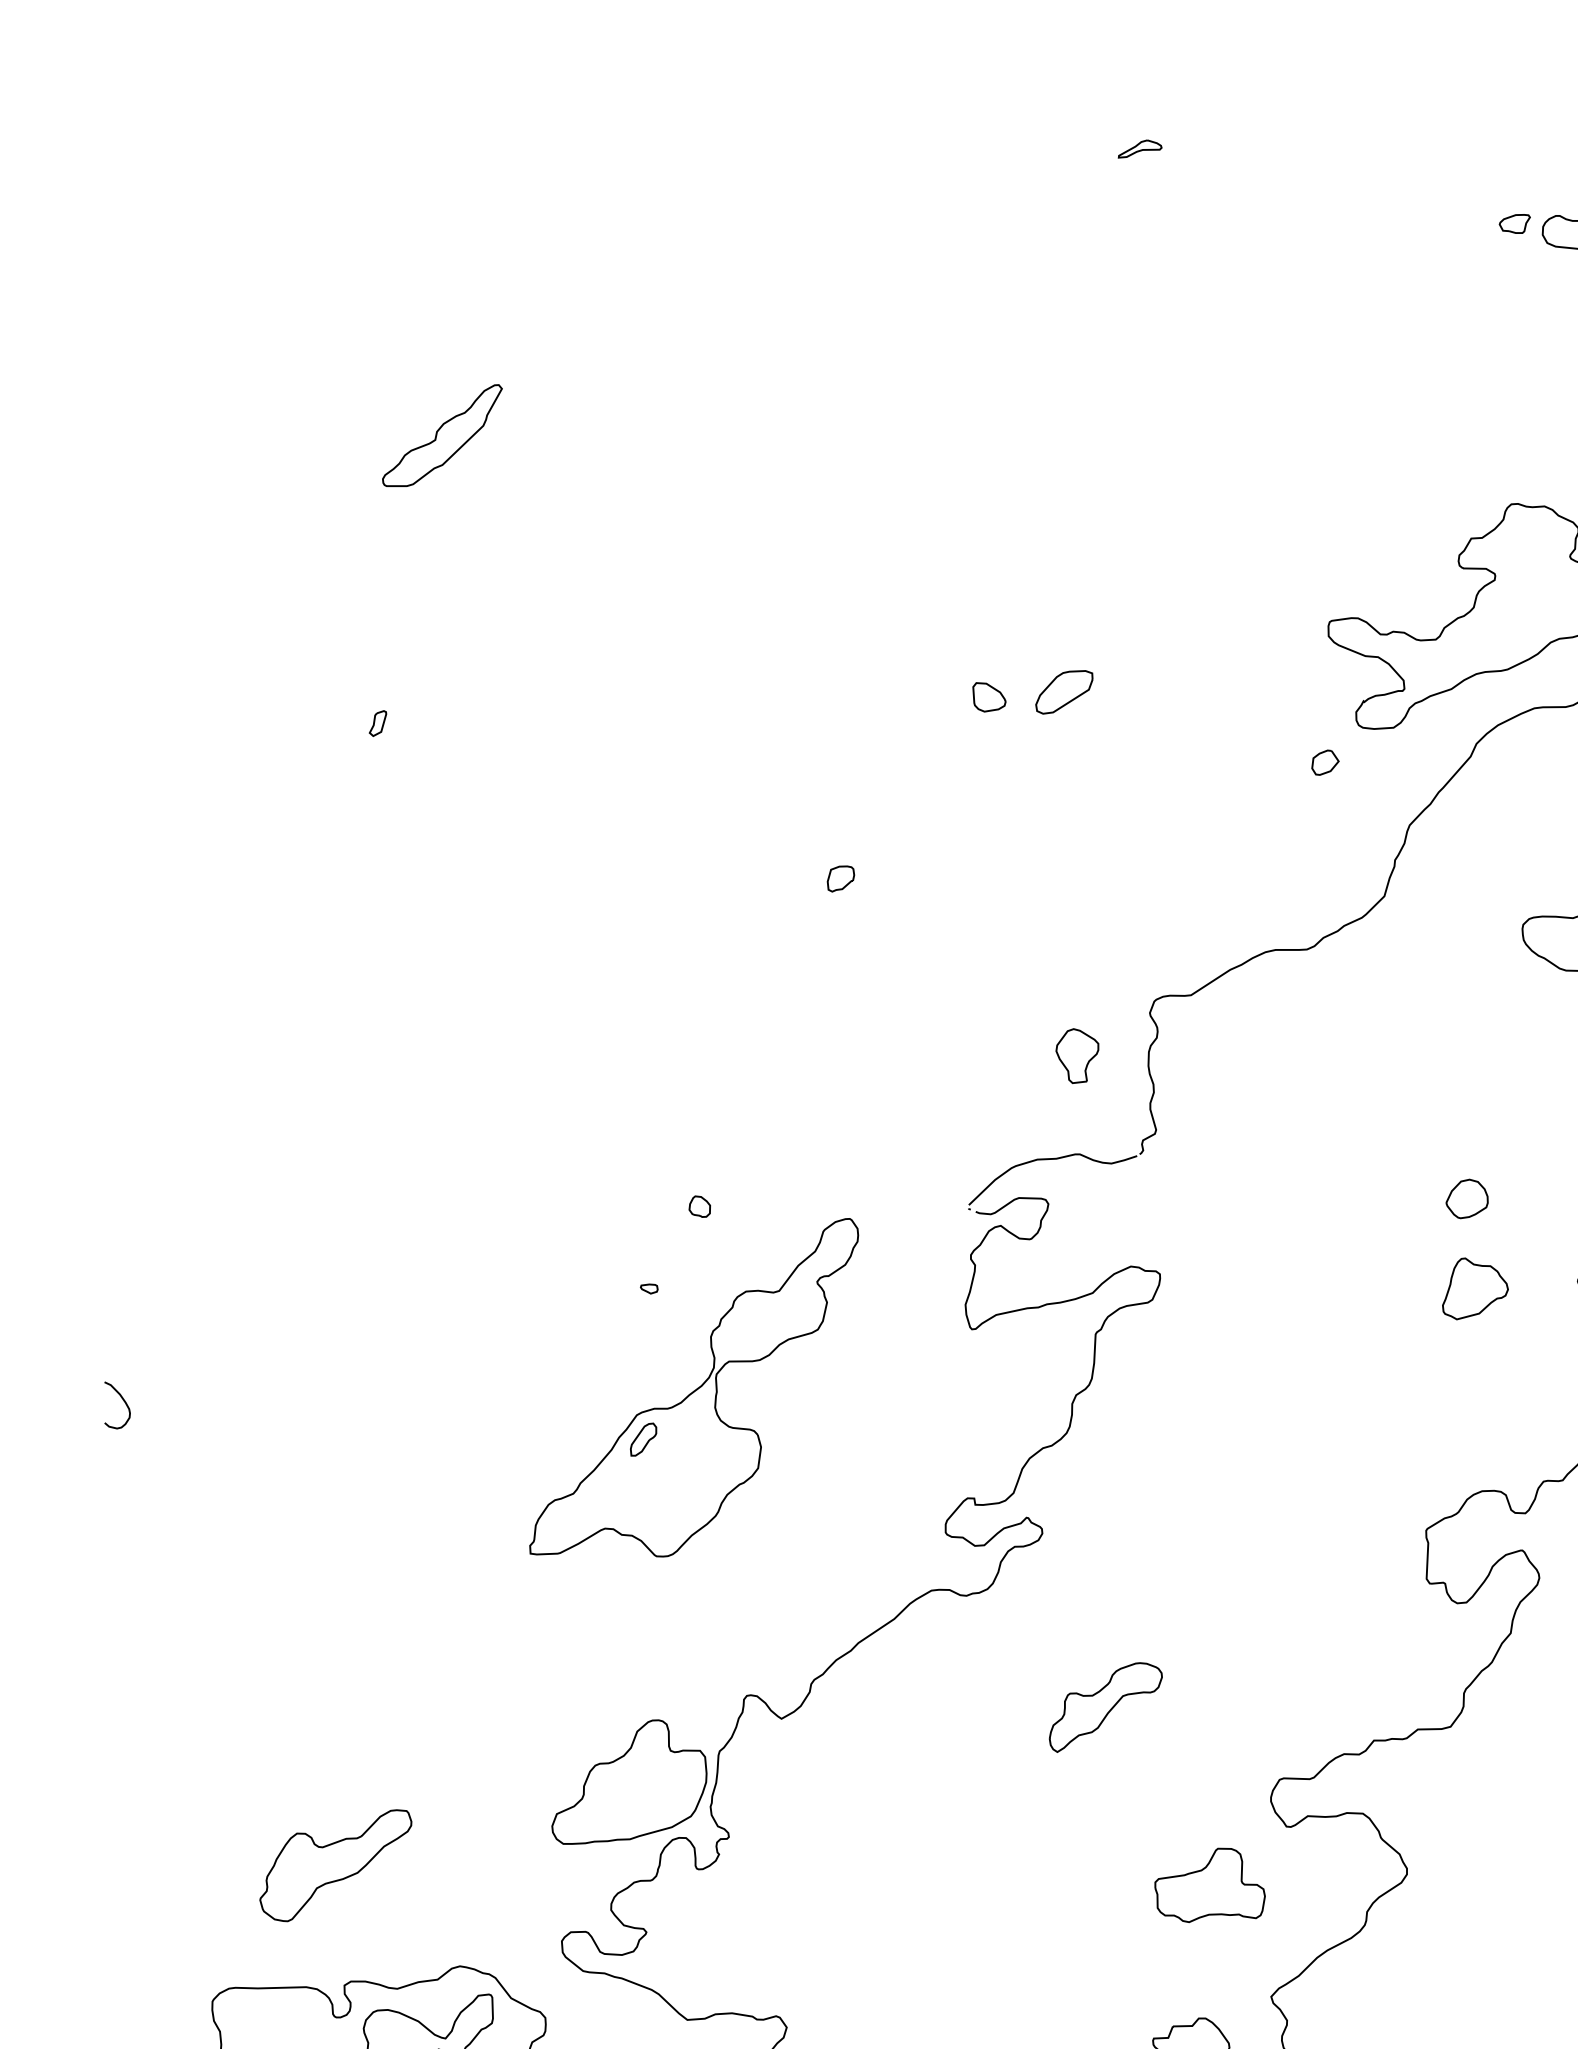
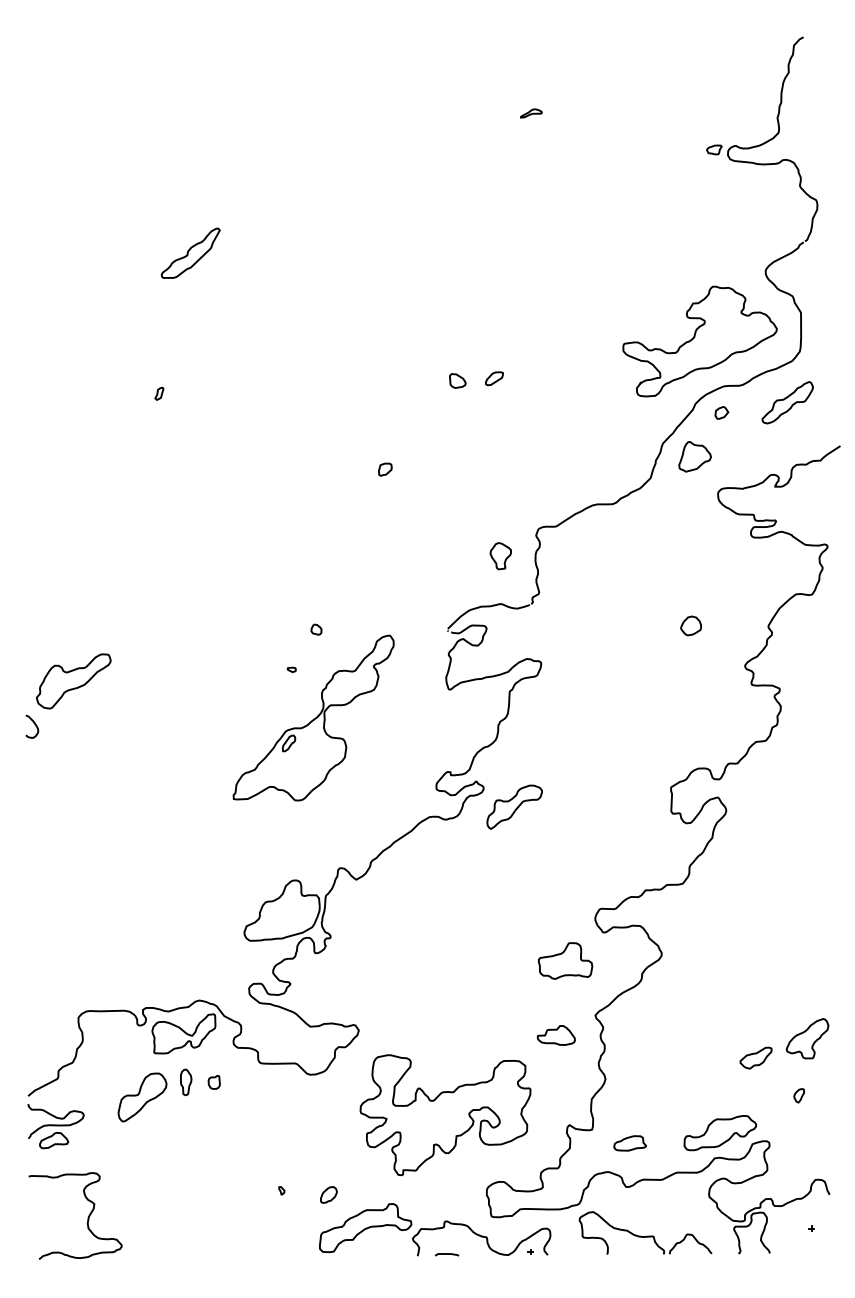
part: (1064, 692) -> (494, 378), size x0.62
part: (1324, 761) -> (721, 412), moved
part: (1474, 1288) -> (694, 456), moved
part: (1105, 1706) -> (514, 806), moved
part: (335, 1865) -> (73, 681), moved

